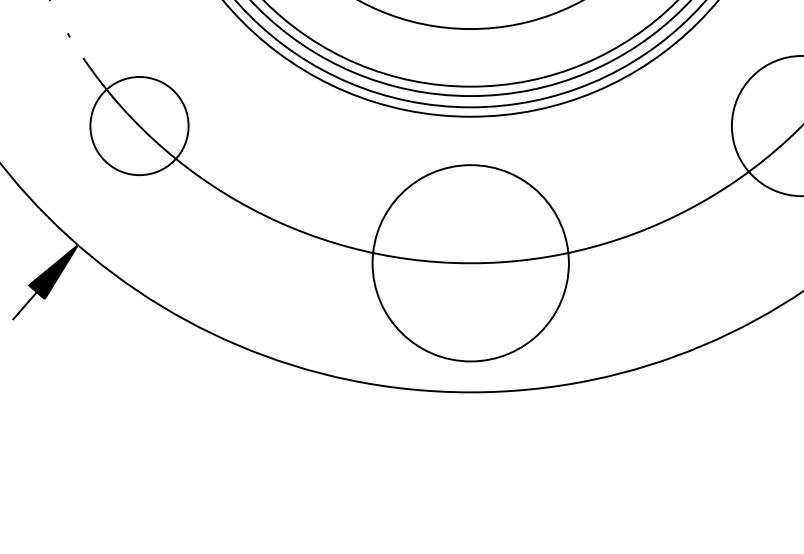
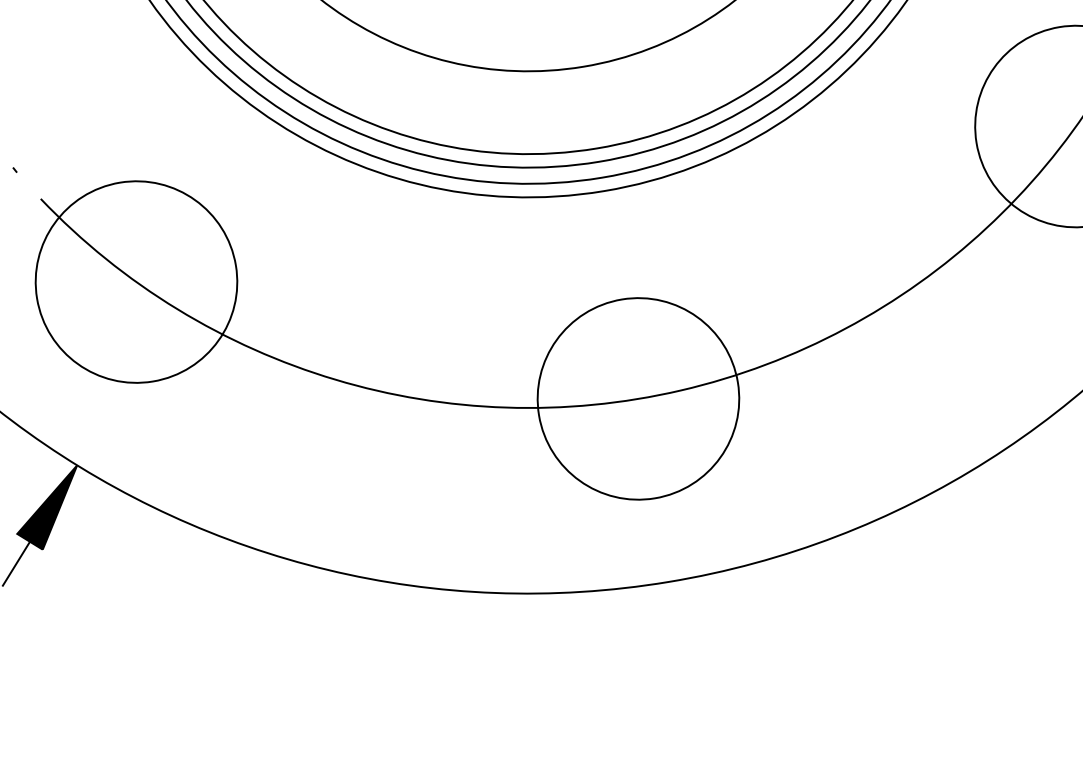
circle: (139, 125) -> (136, 281), size x1.43
circle: (470, 263) -> (638, 399), size x0.71

